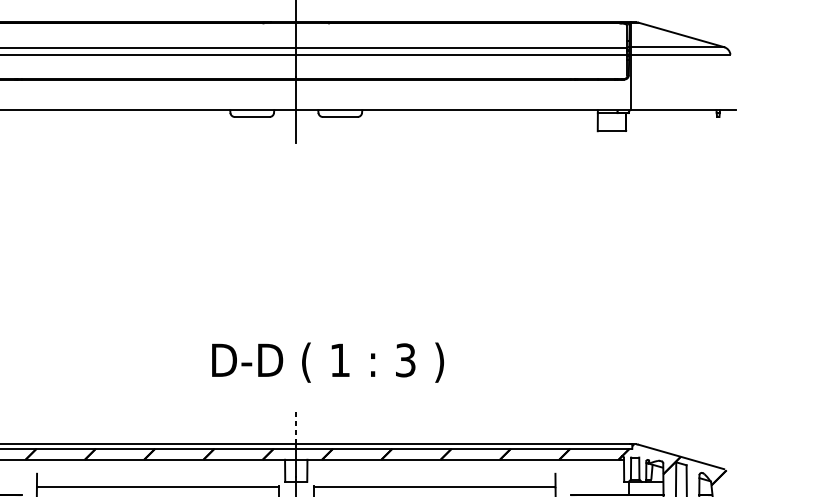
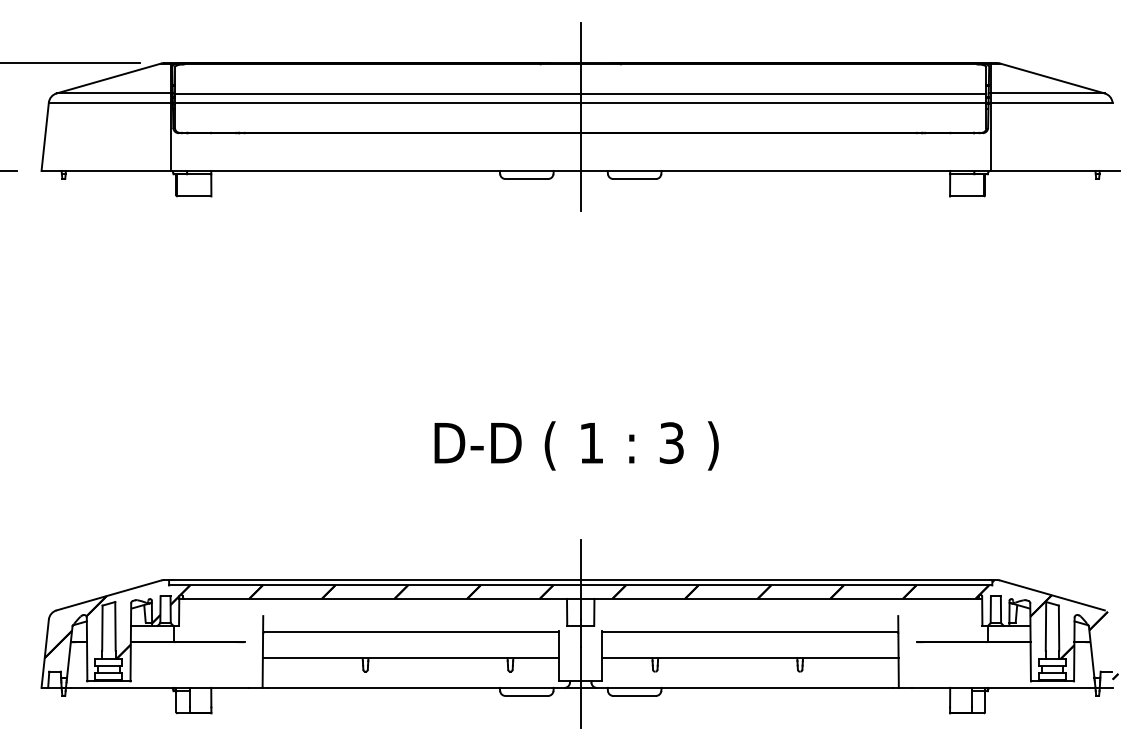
text: (327, 362) -> (576, 445), moved
line: (296, 427) -> (580, 559), dashed -> solid

